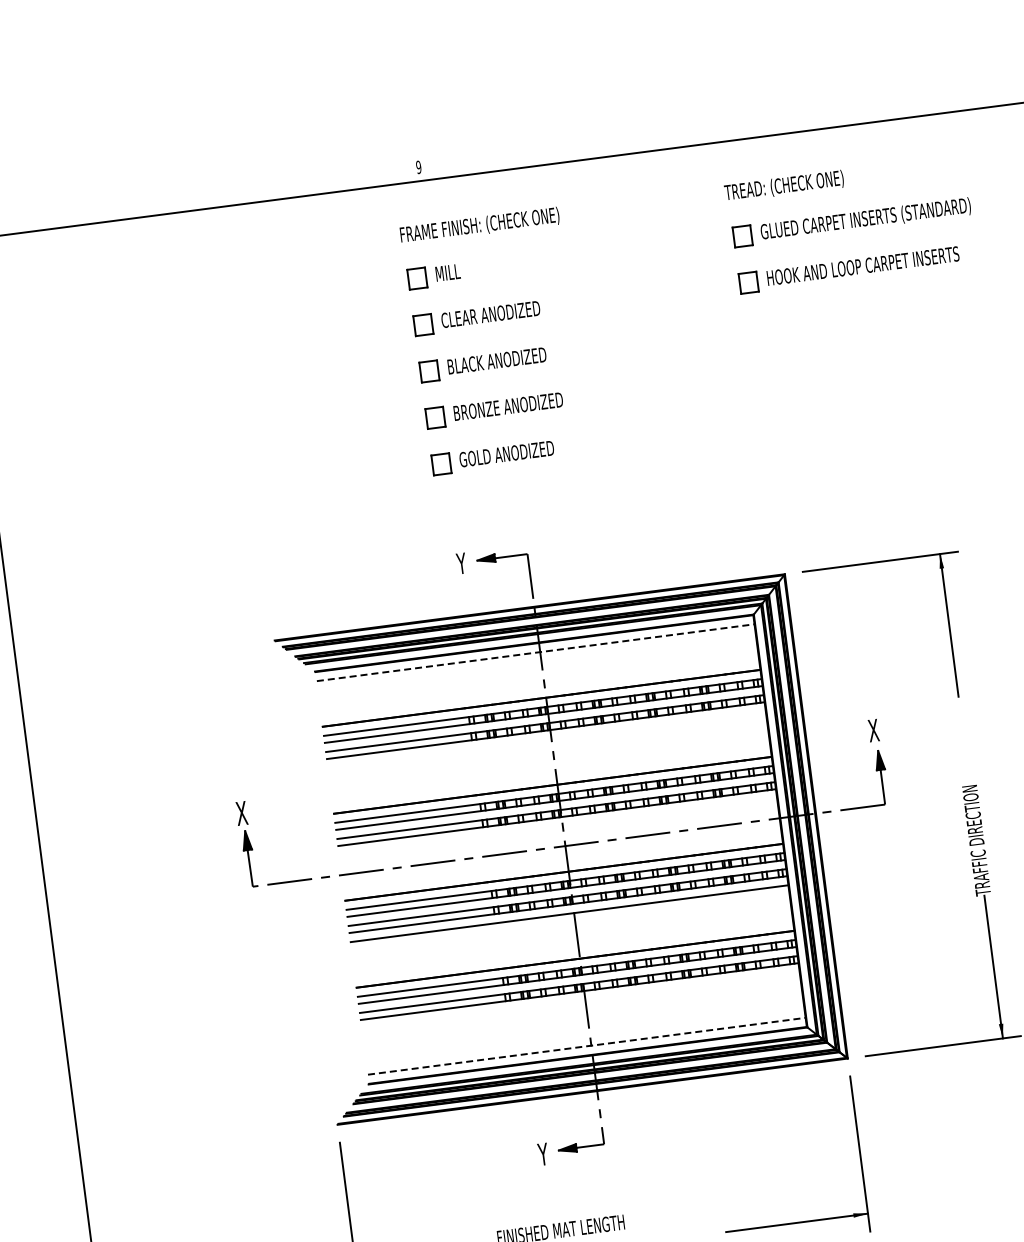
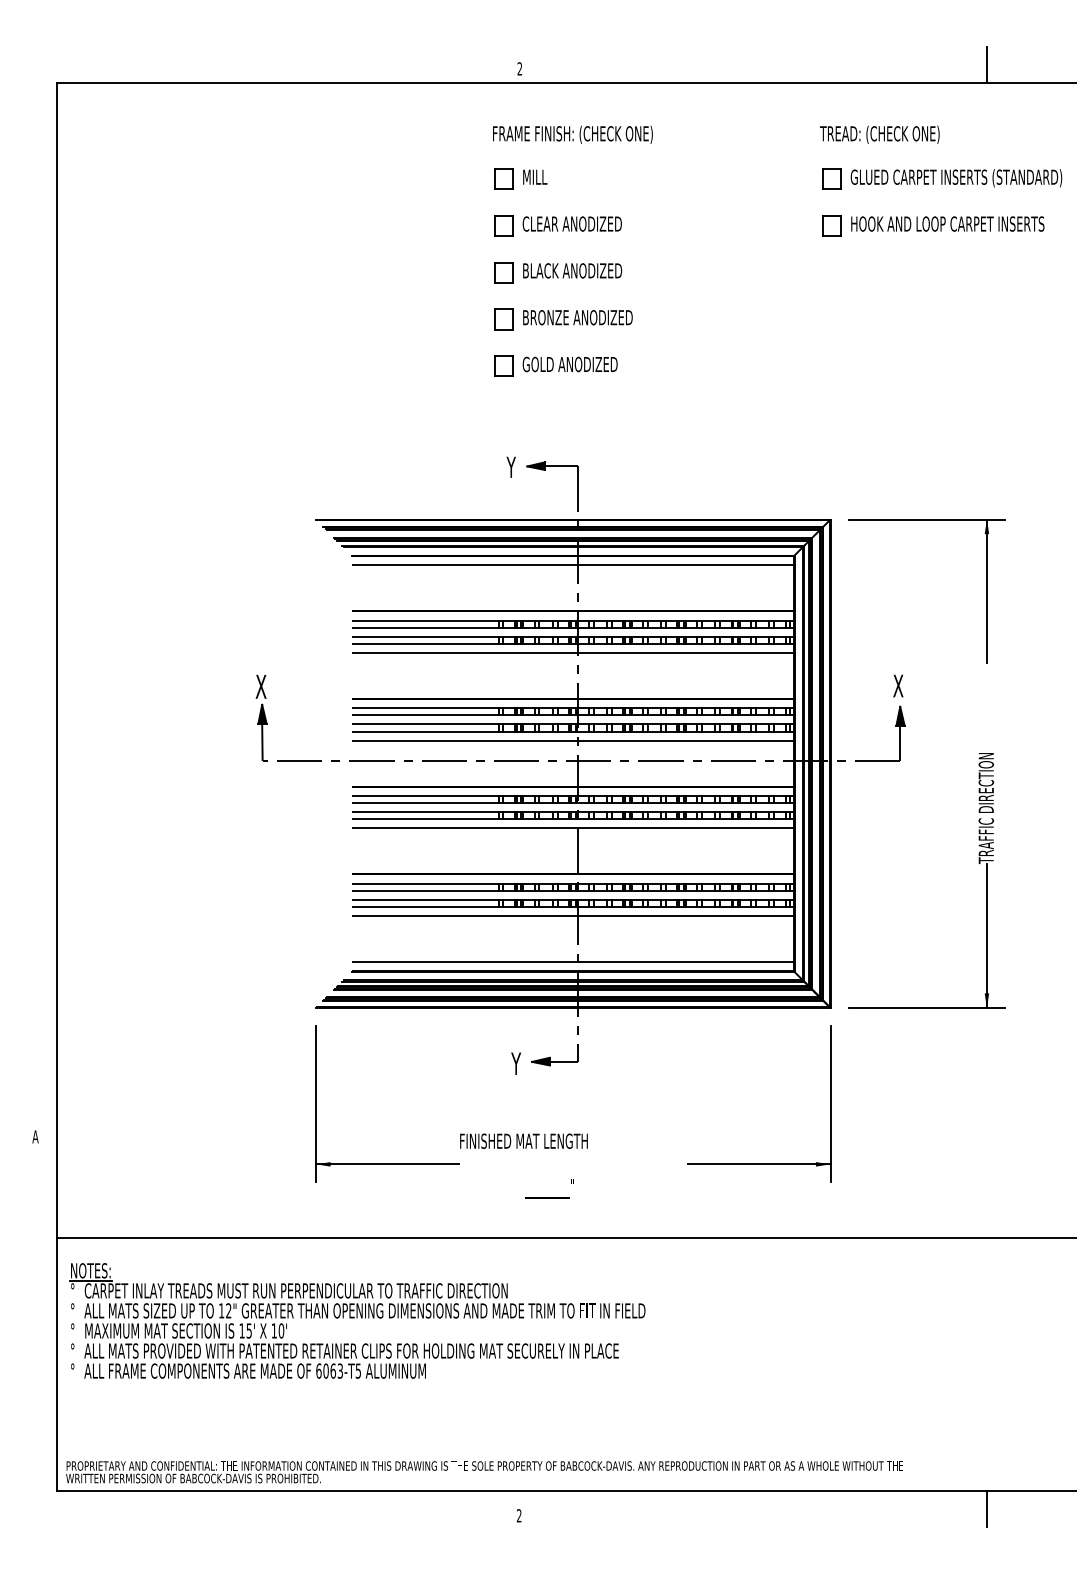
line: (880, 102) -> (986, 64), added
text: (418, 166) -> (519, 68), 9 -> 2
line: (535, 652) -> (573, 565), dashed -> solid
line: (546, 740) -> (572, 653), added
line: (557, 826) -> (572, 740), added
line: (580, 1001) -> (572, 916), added
line: (587, 1046) -> (573, 962), dashed -> solid

